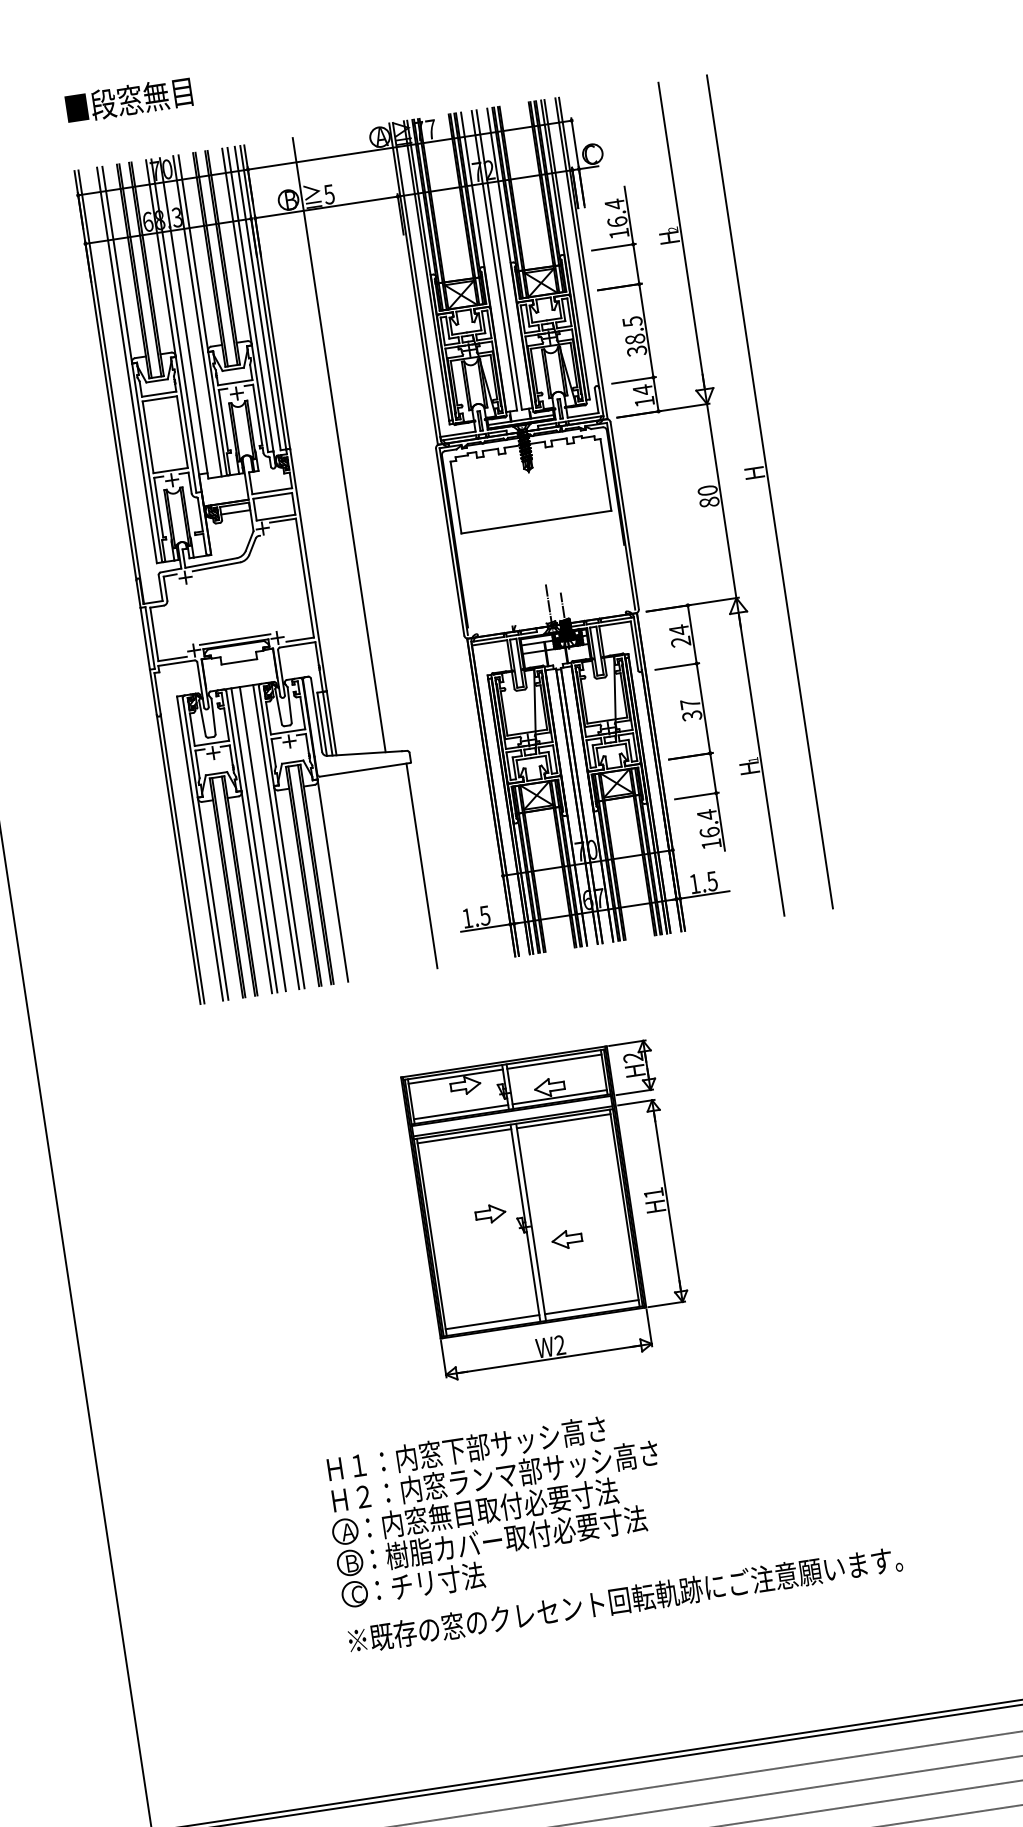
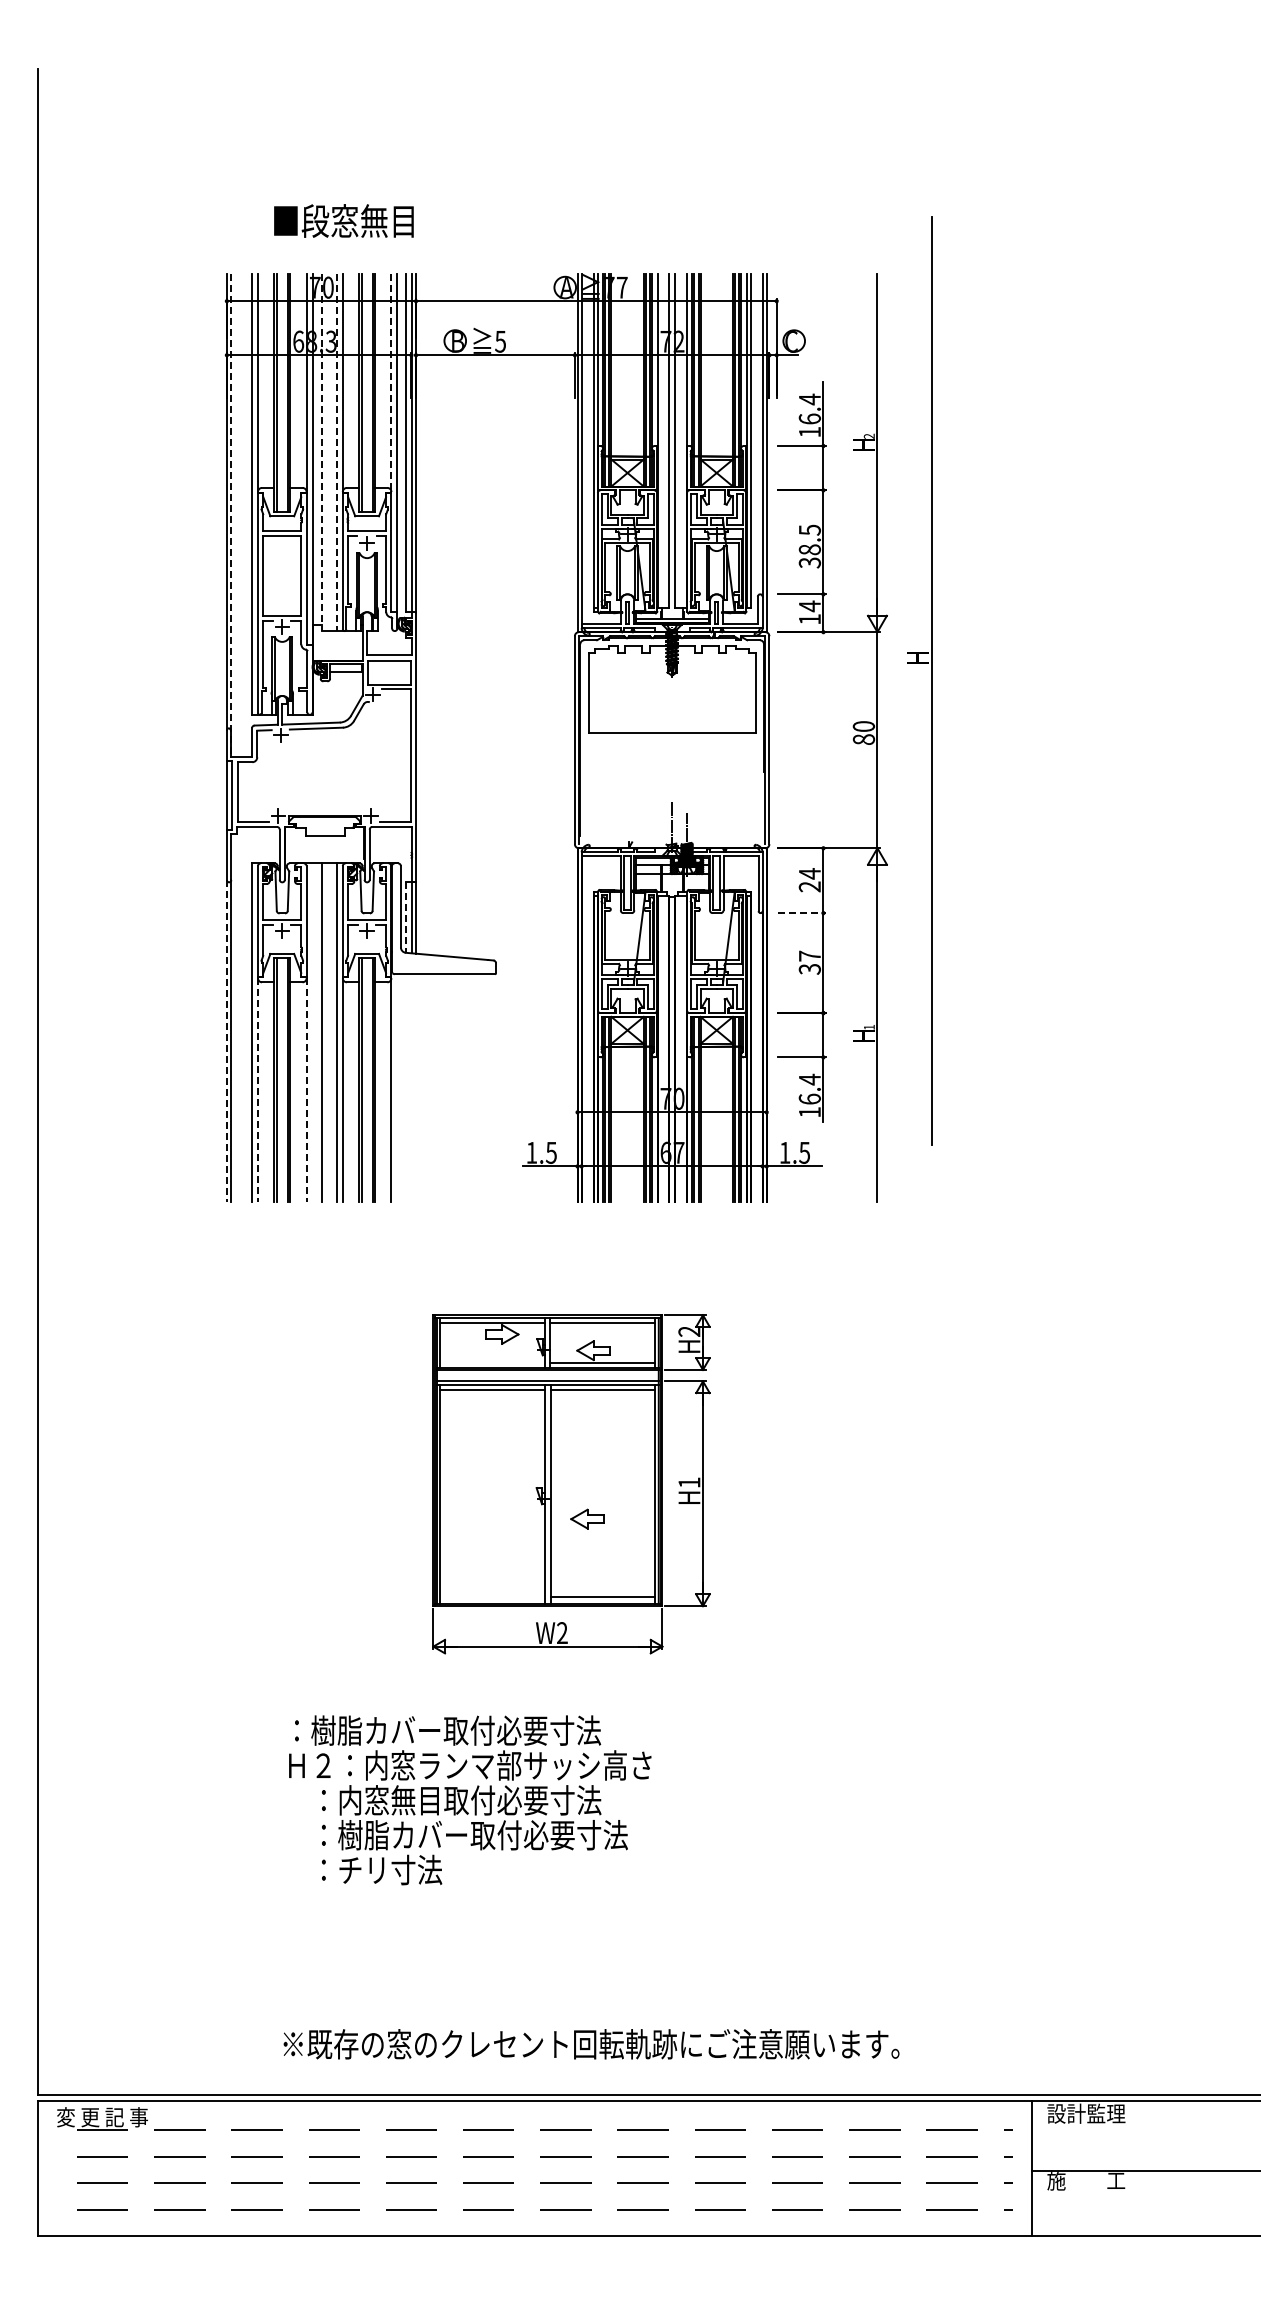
text: (128, 99) -> (343, 220), moved
line: (237, 246) -> (391, 383), solid -> dashed
line: (197, 317) -> (336, 453), solid -> dashed
line: (184, 319) -> (322, 453), solid -> dashed
line: (111, 387) -> (231, 516), solid -> dashed
line: (339, 445) -> (470, 616), removed
part: (769, 491) -> (931, 680), moved
line: (234, 639) -> (324, 810), removed
line: (677, 666) -> (802, 913), solid -> dashed
line: (322, 725) -> (405, 918), solid -> dashed
line: (254, 840) -> (312, 1032), removed
line: (178, 859) -> (226, 1041), solid -> dashed
line: (421, 866) -> (490, 1088), removed
line: (256, 892) -> (306, 1090), solid -> dashed
line: (212, 899) -> (257, 1090), solid -> dashed
line: (460, 1111) -> (492, 1362), removed
part: (490, 1213) -> (508, 1478), removed
line: (492, 1321) -> (492, 1596), removed
text: (468, 1448) -> (445, 1730), Ｈ１：内窓下部サッシ高さ -> ：樹脂カバー取付必要寸法
part: (349, 1562) -> (297, 1835), removed
text: (625, 1600) -> (591, 2044), moved

